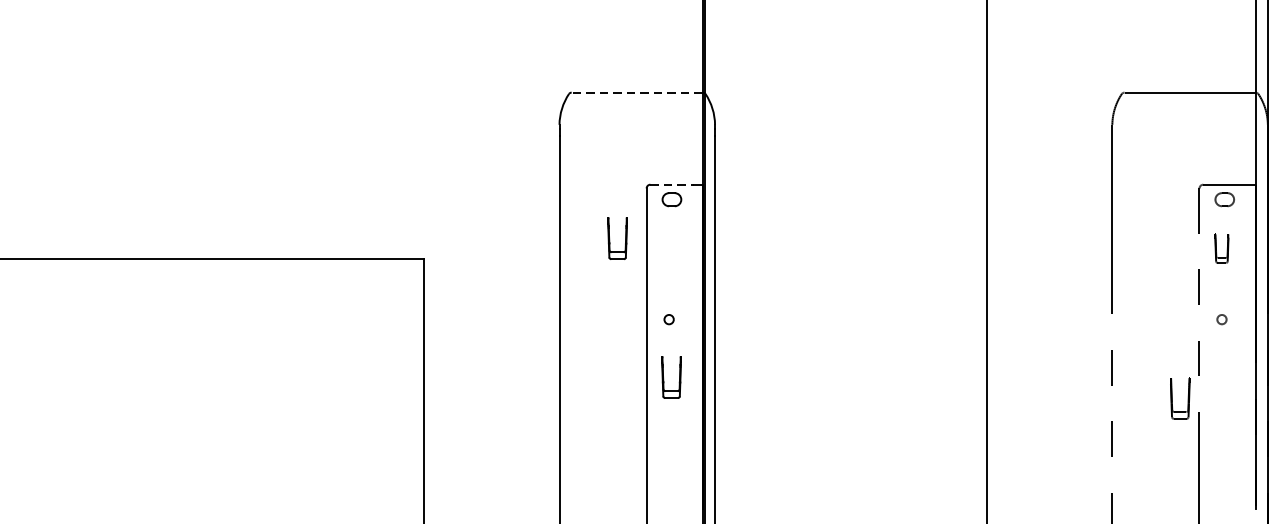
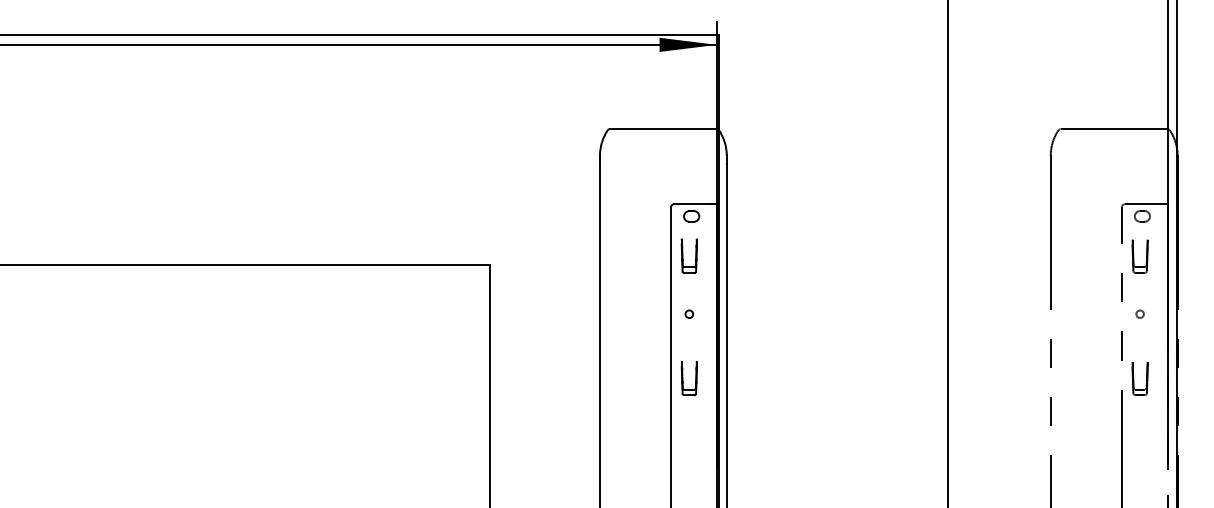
line: (636, 93) -> (662, 129), dashed -> solid
line: (672, 185) -> (692, 204), dashed -> solid
part: (616, 237) -> (688, 255), moved
part: (1221, 248) -> (1139, 256), size x1.43
part: (670, 377) -> (688, 378), moved
part: (1179, 398) -> (1139, 378), moved

